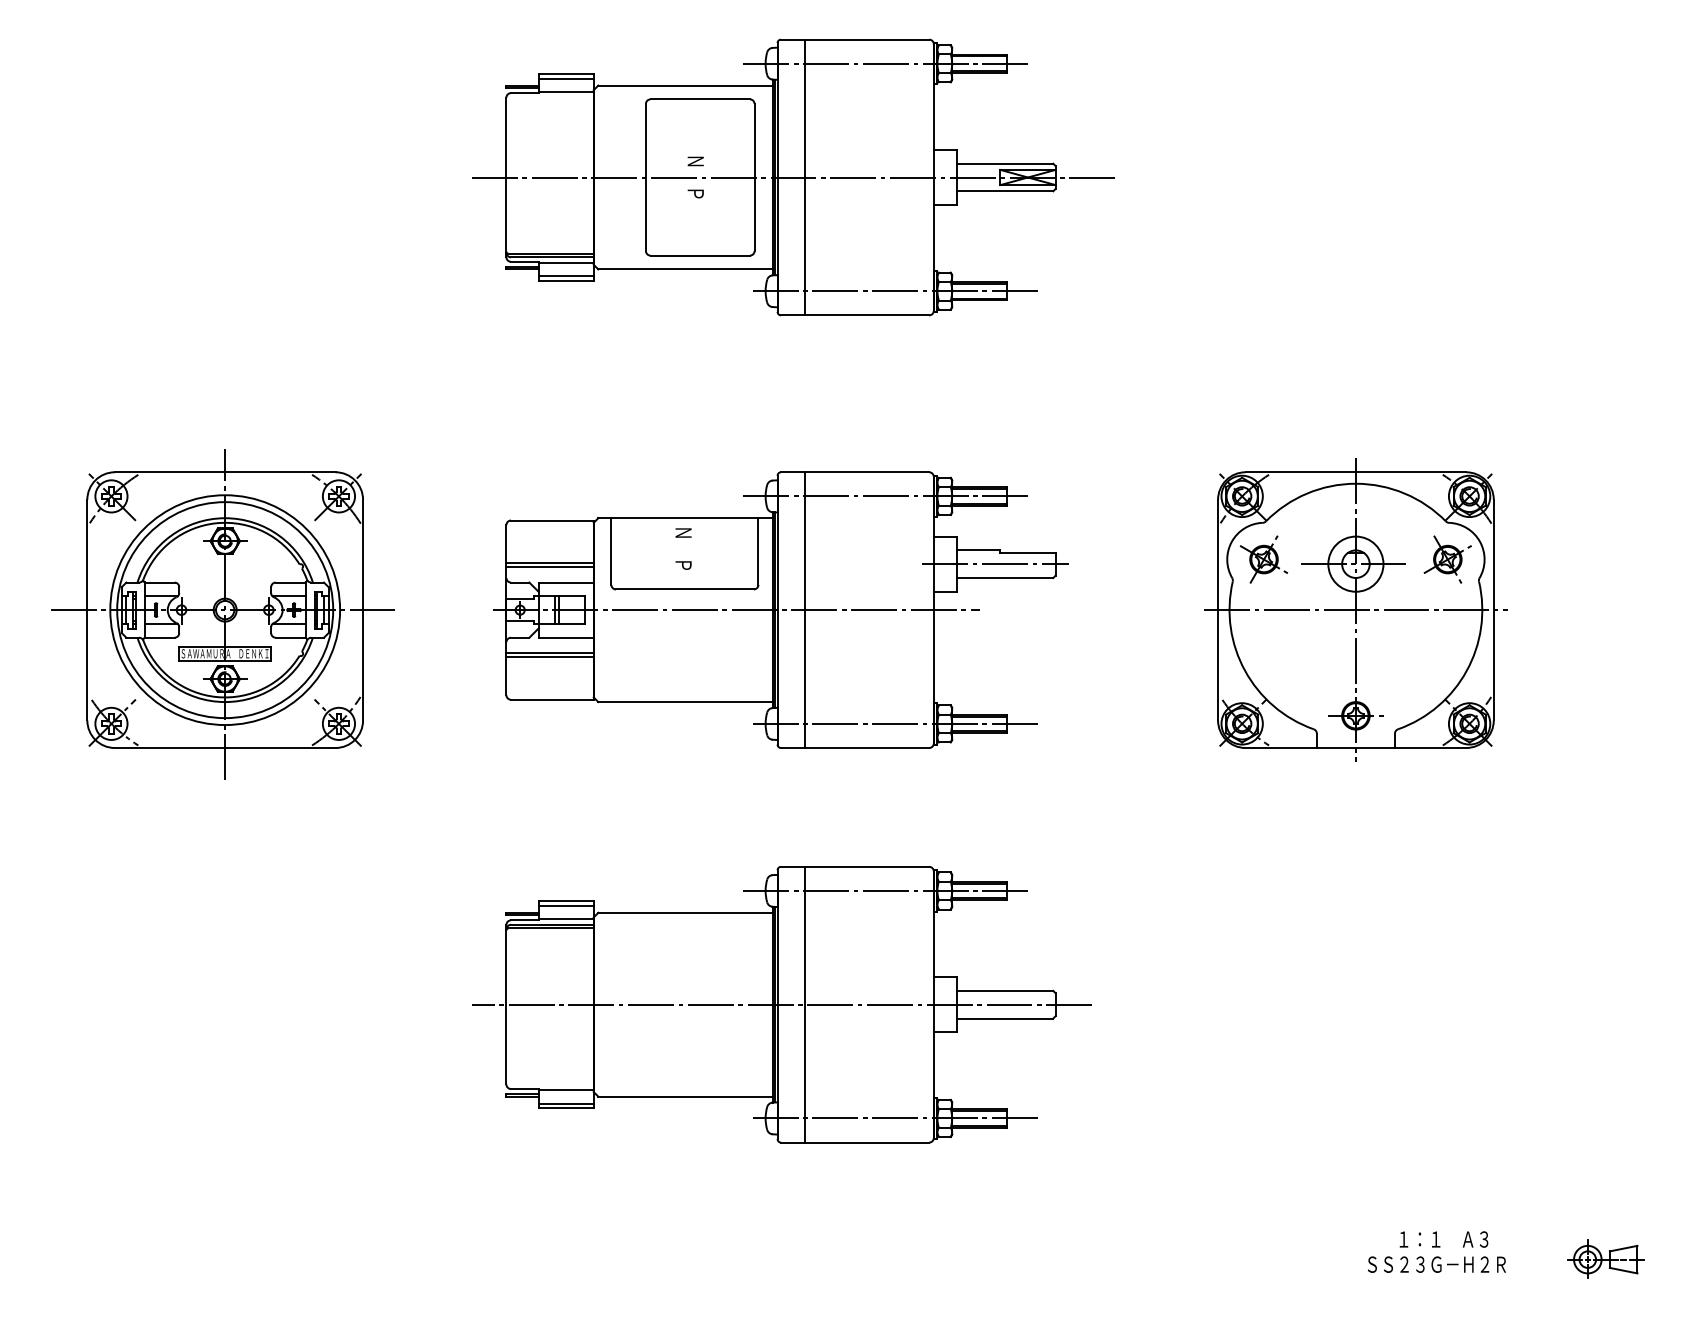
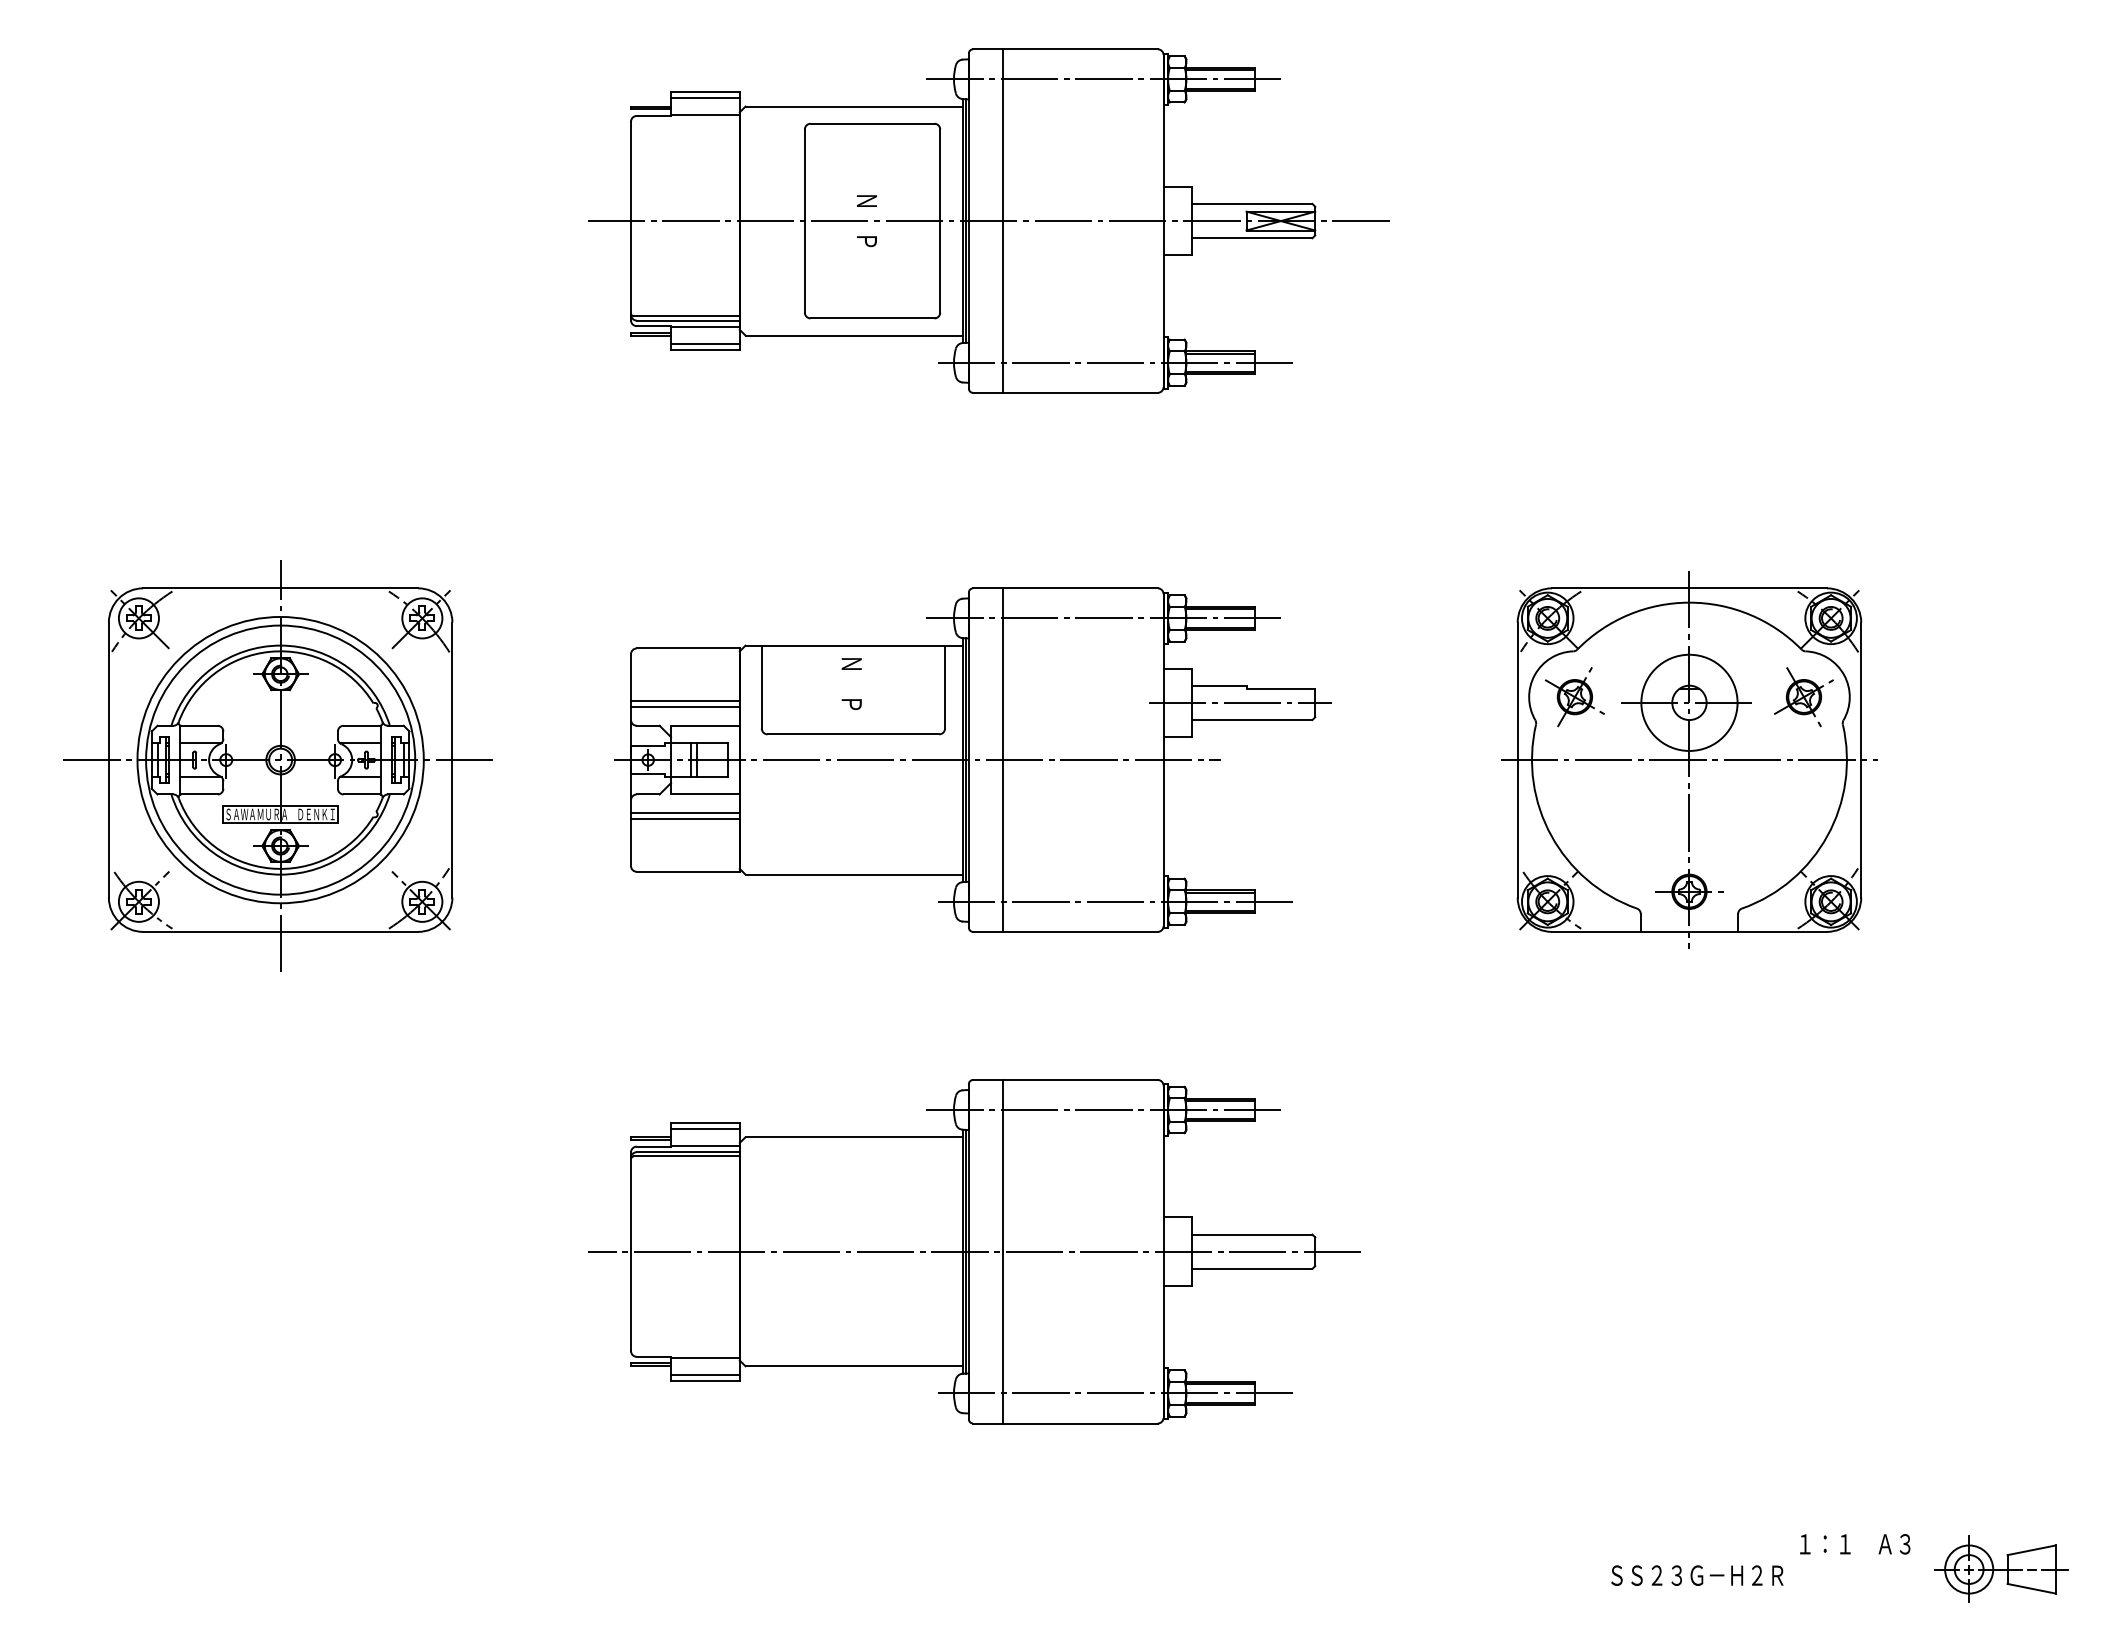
circle: (1355, 563) -> (1689, 702), size x1.4
text: (1444, 1239) -> (1855, 1544), moved
part: (1606, 1258) -> (2001, 1568), size x1.4
text: (1437, 1264) -> (1697, 1575), moved

